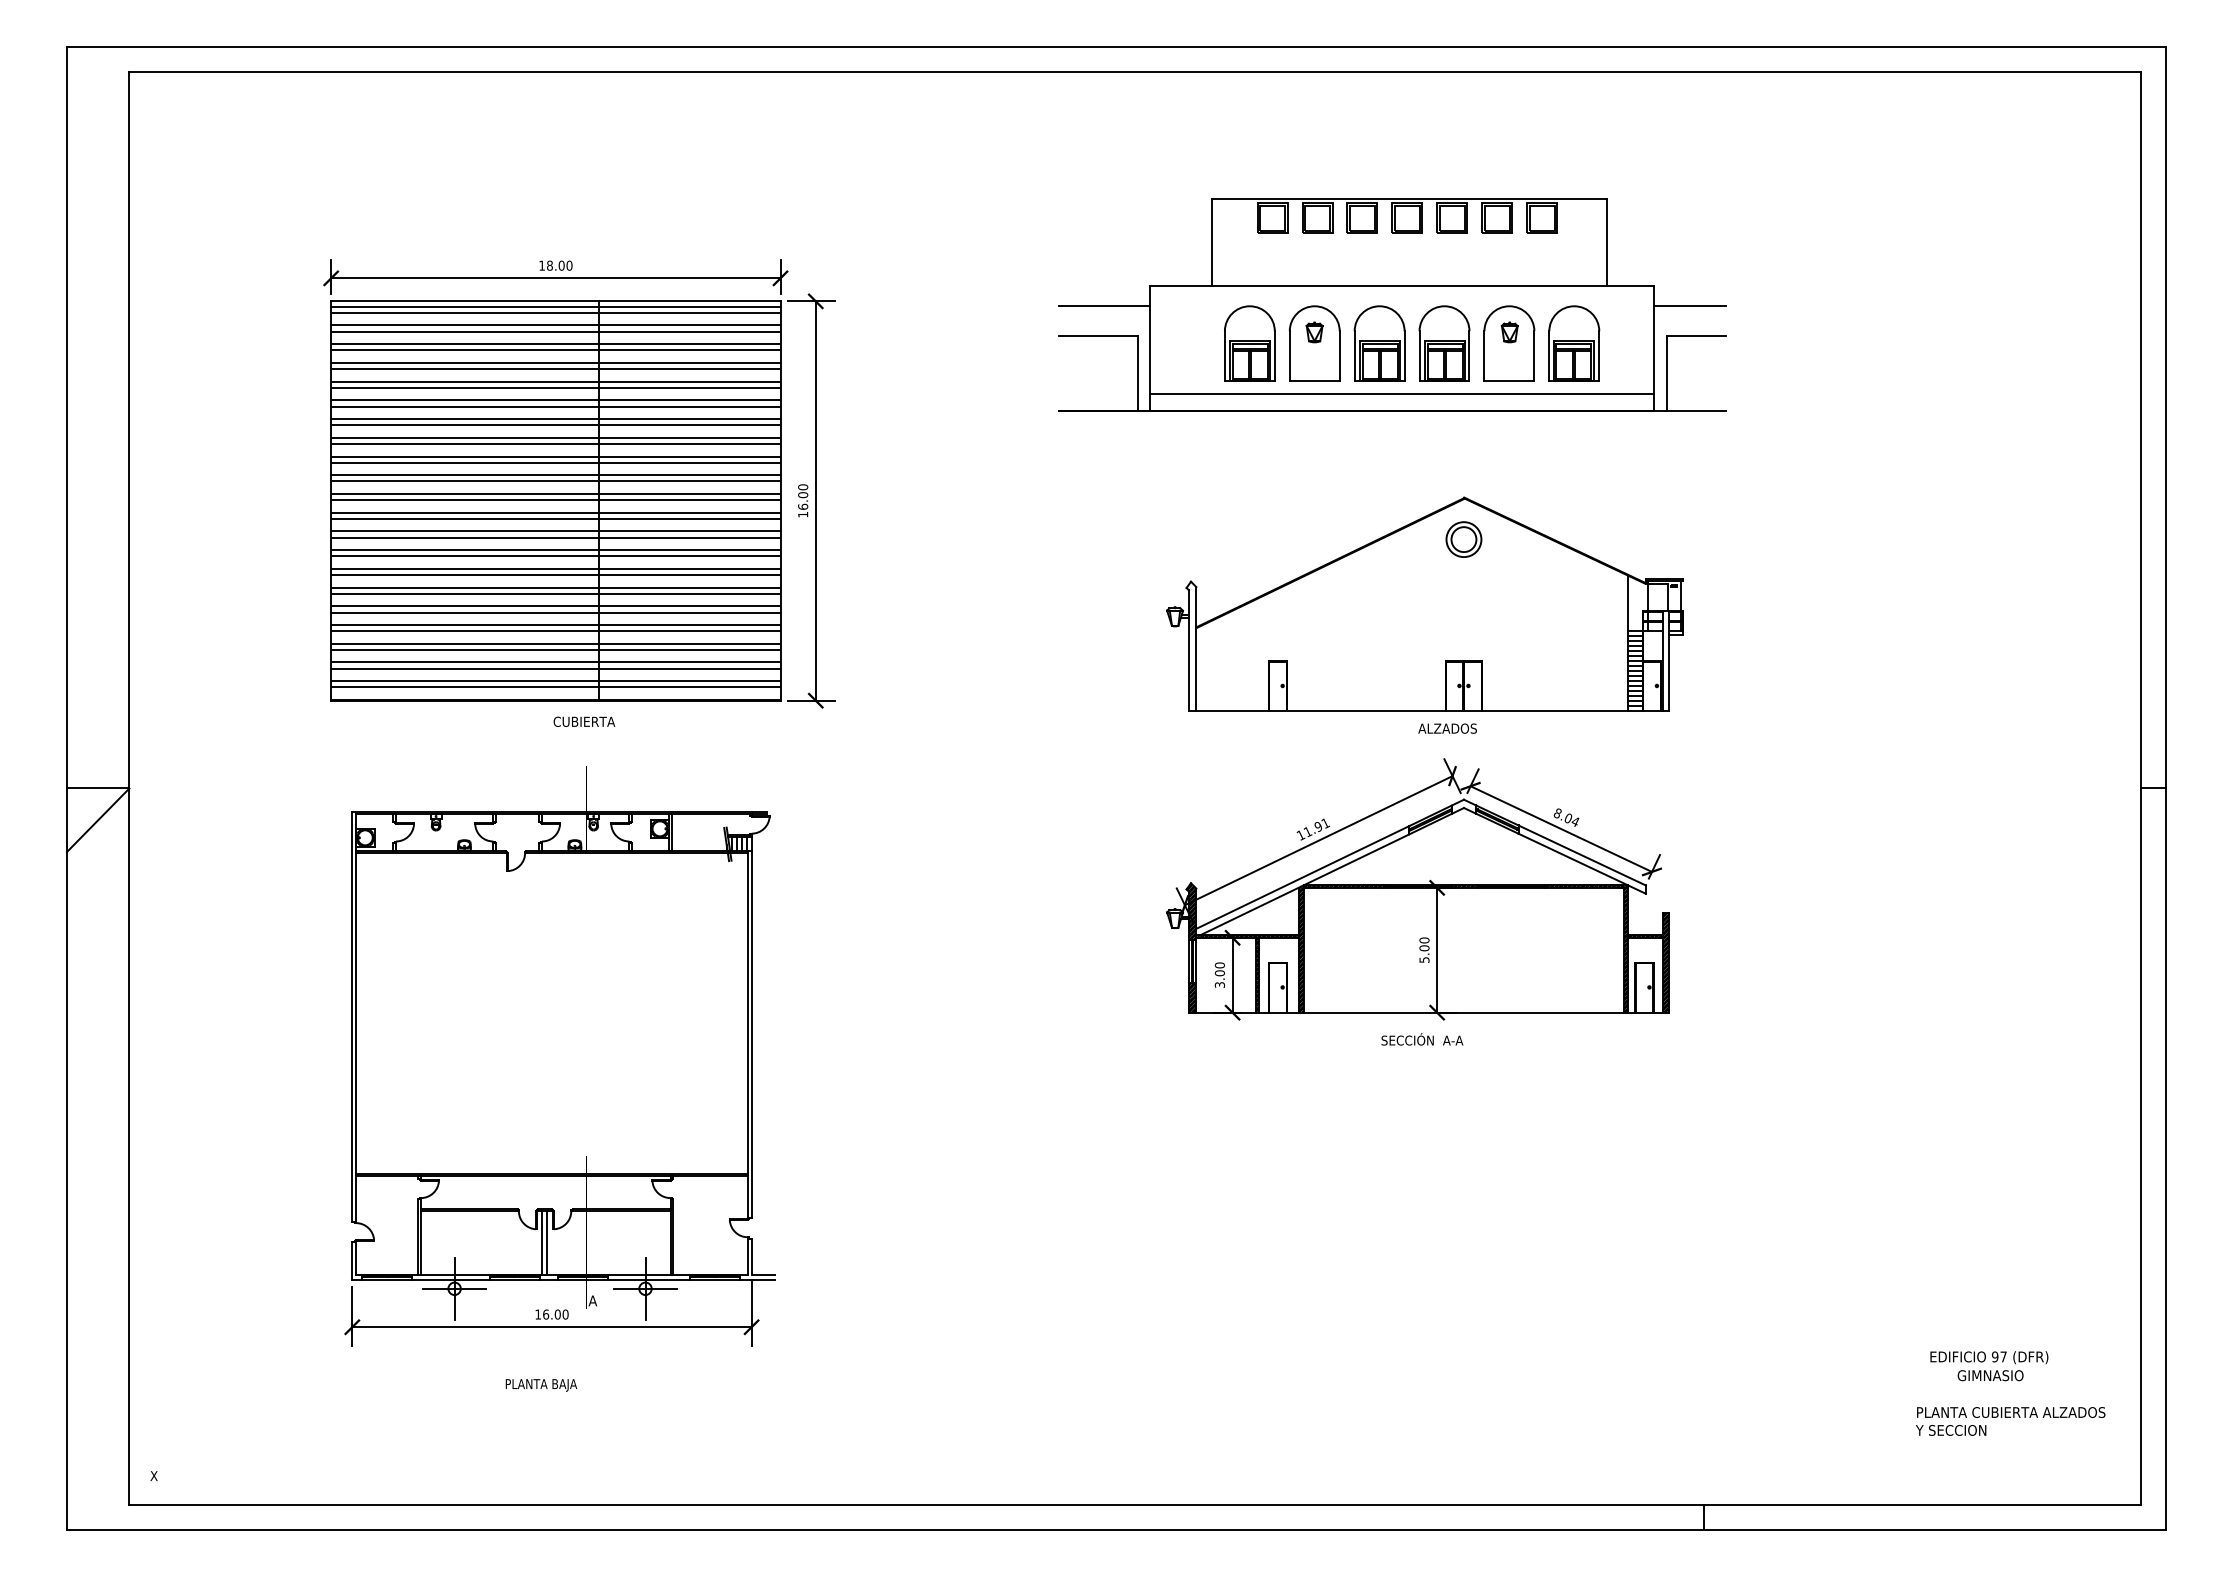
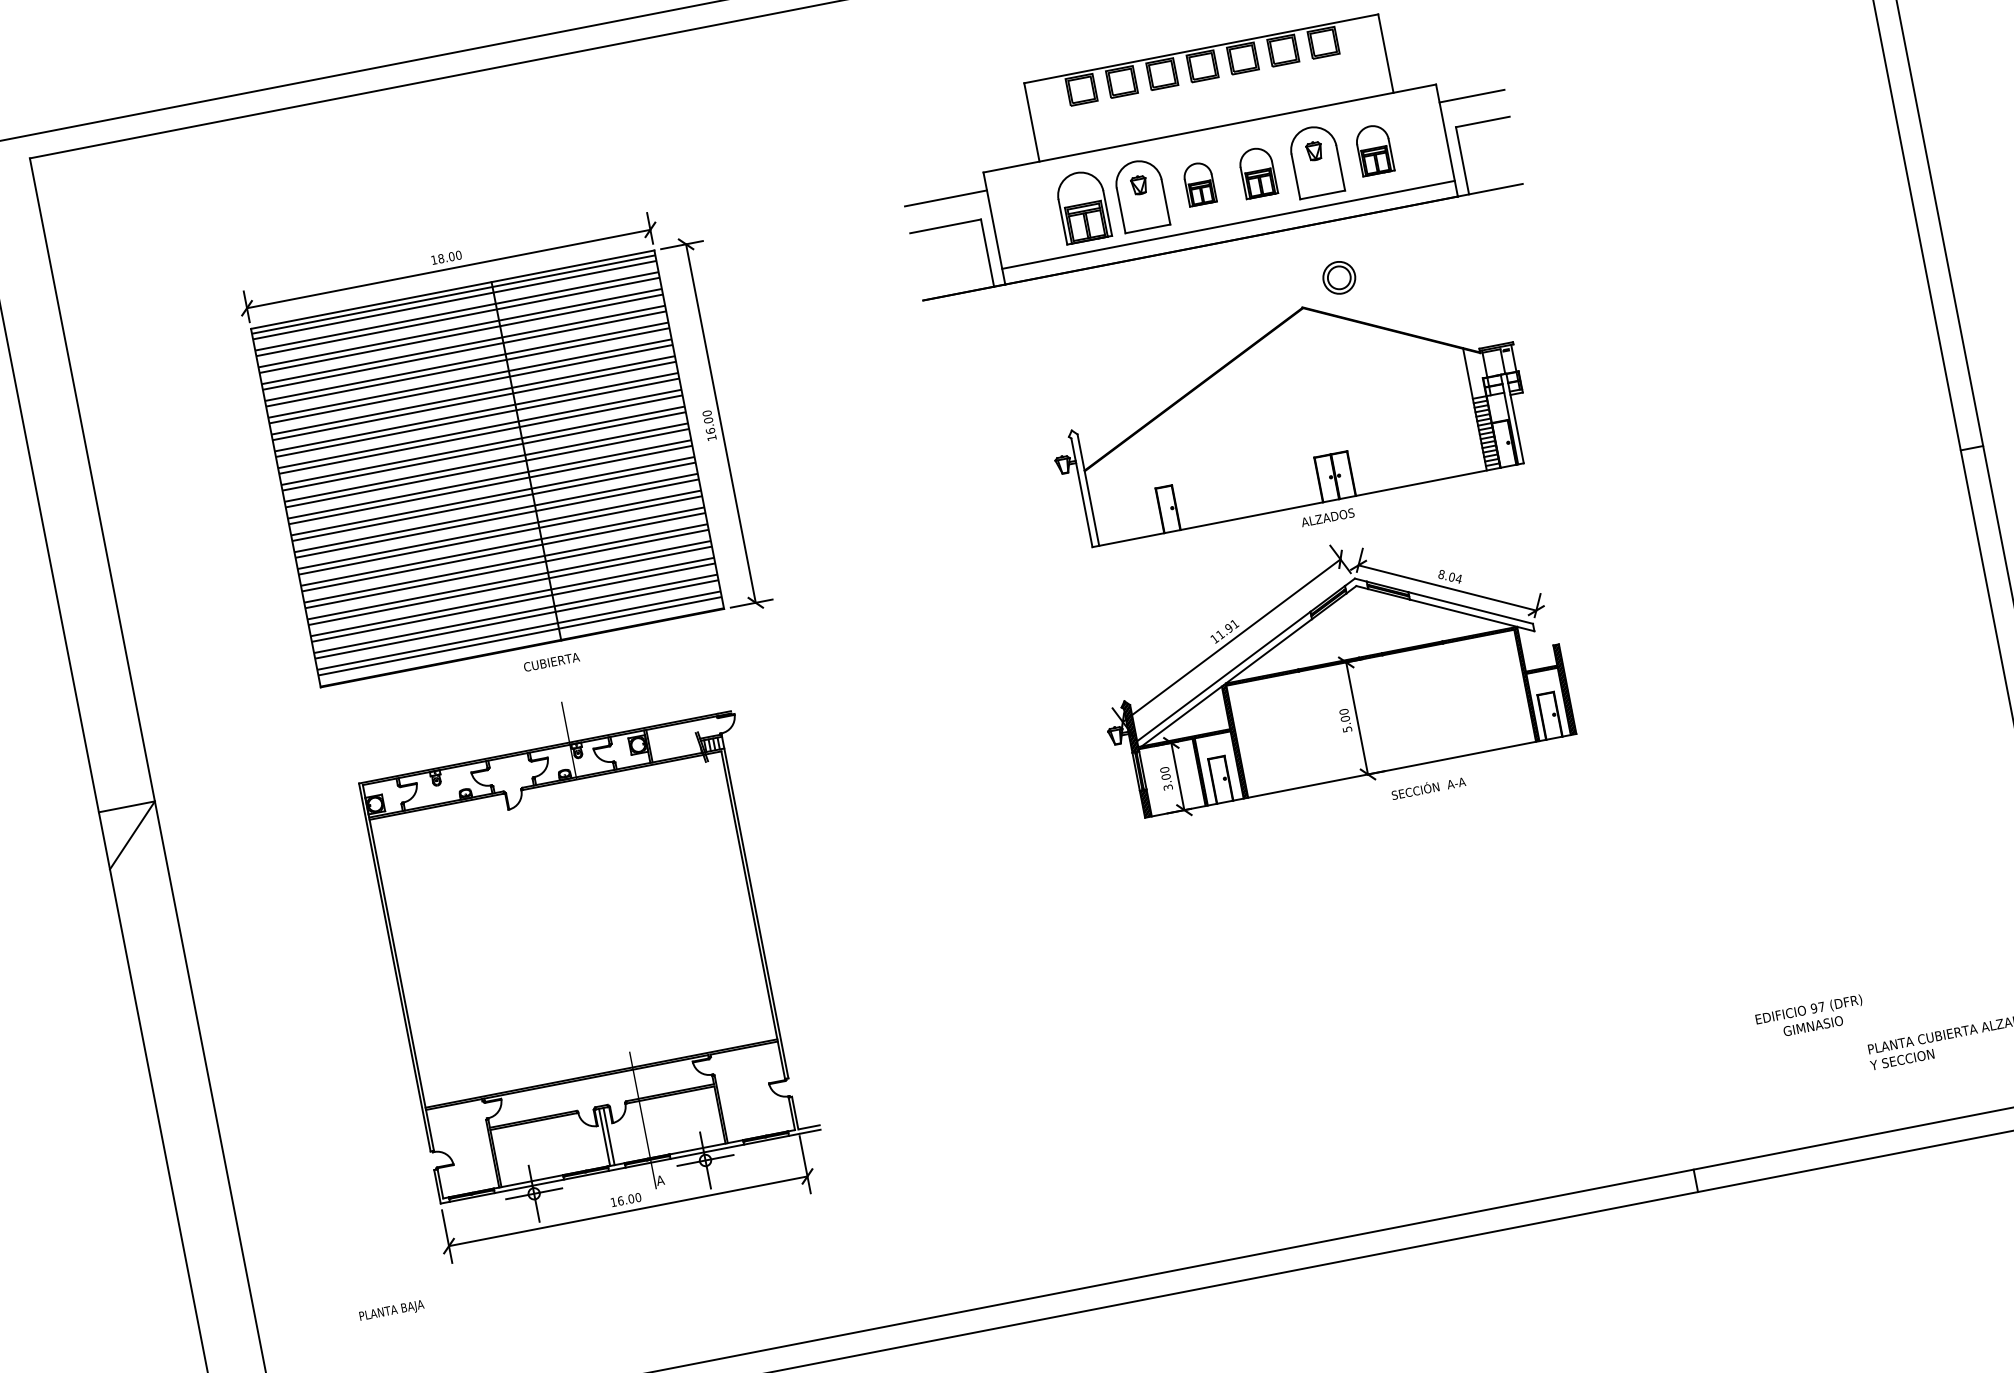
part: (1379, 343) -> (1199, 183), size x0.6
part: (1444, 343) -> (1257, 172), size x0.7
part: (1574, 343) -> (1374, 149), size x0.7
part: (1463, 539) -> (1338, 277), moved
text: (1422, 1039) -> (1428, 787), moved
text: (1989, 1366) -> (1810, 1018), moved
text: (541, 1385) -> (392, 1311), moved

